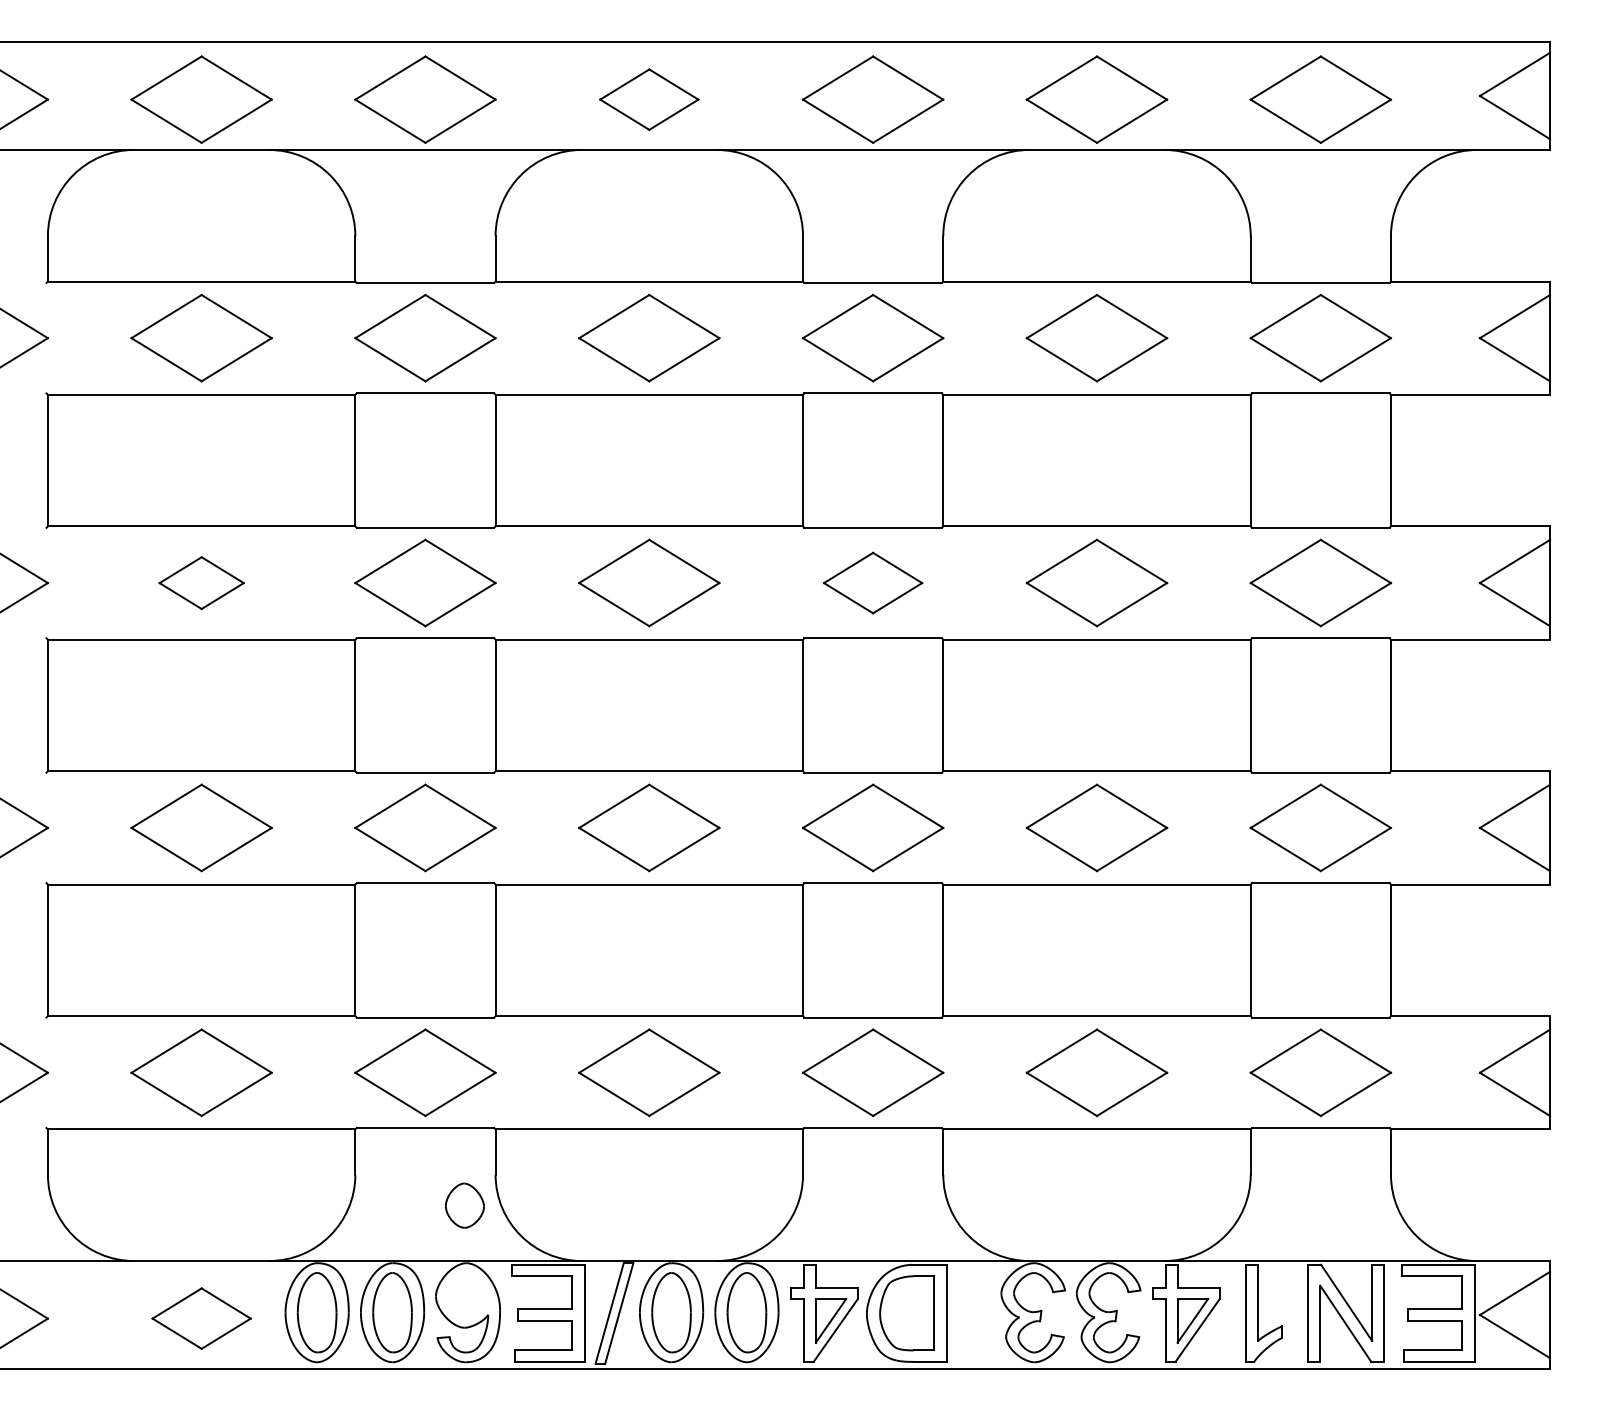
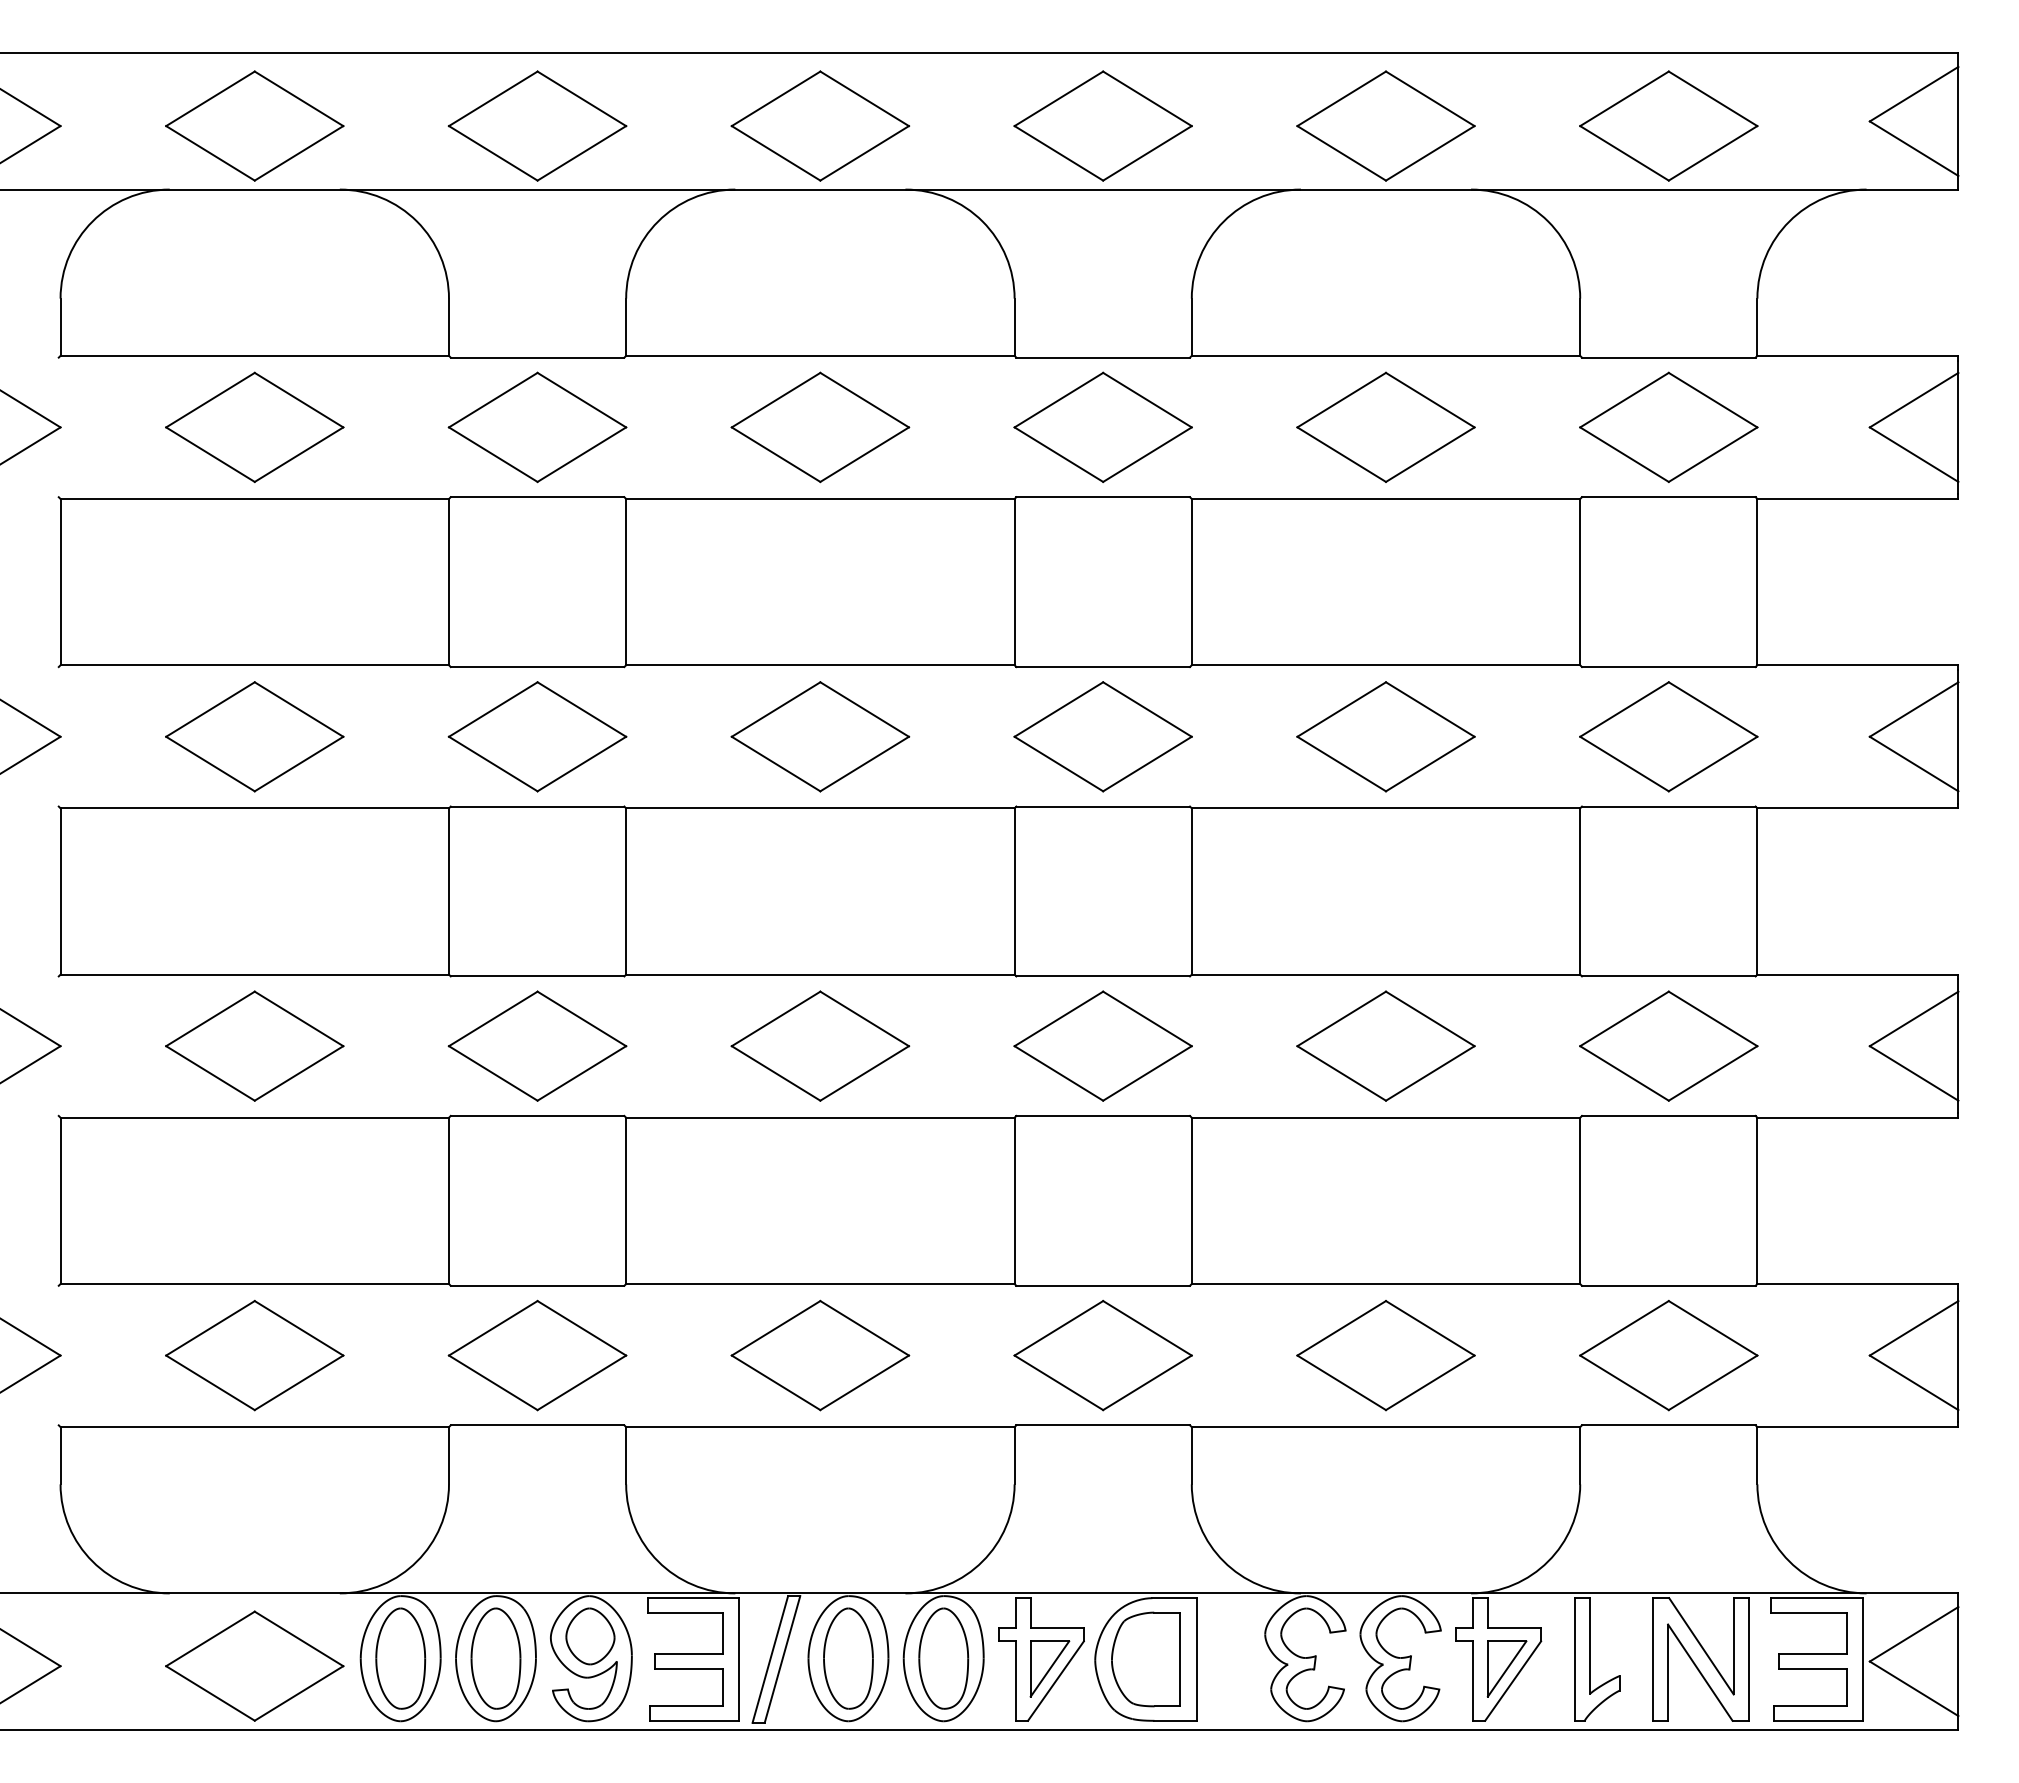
part: (649, 99) -> (820, 125), size x1.43
part: (201, 582) -> (254, 736), size x1.67
part: (872, 582) -> (1102, 736), size x1.43
part: (464, 1205) -> (590, 1636), moved
part: (201, 1318) -> (254, 1665), size x1.43

